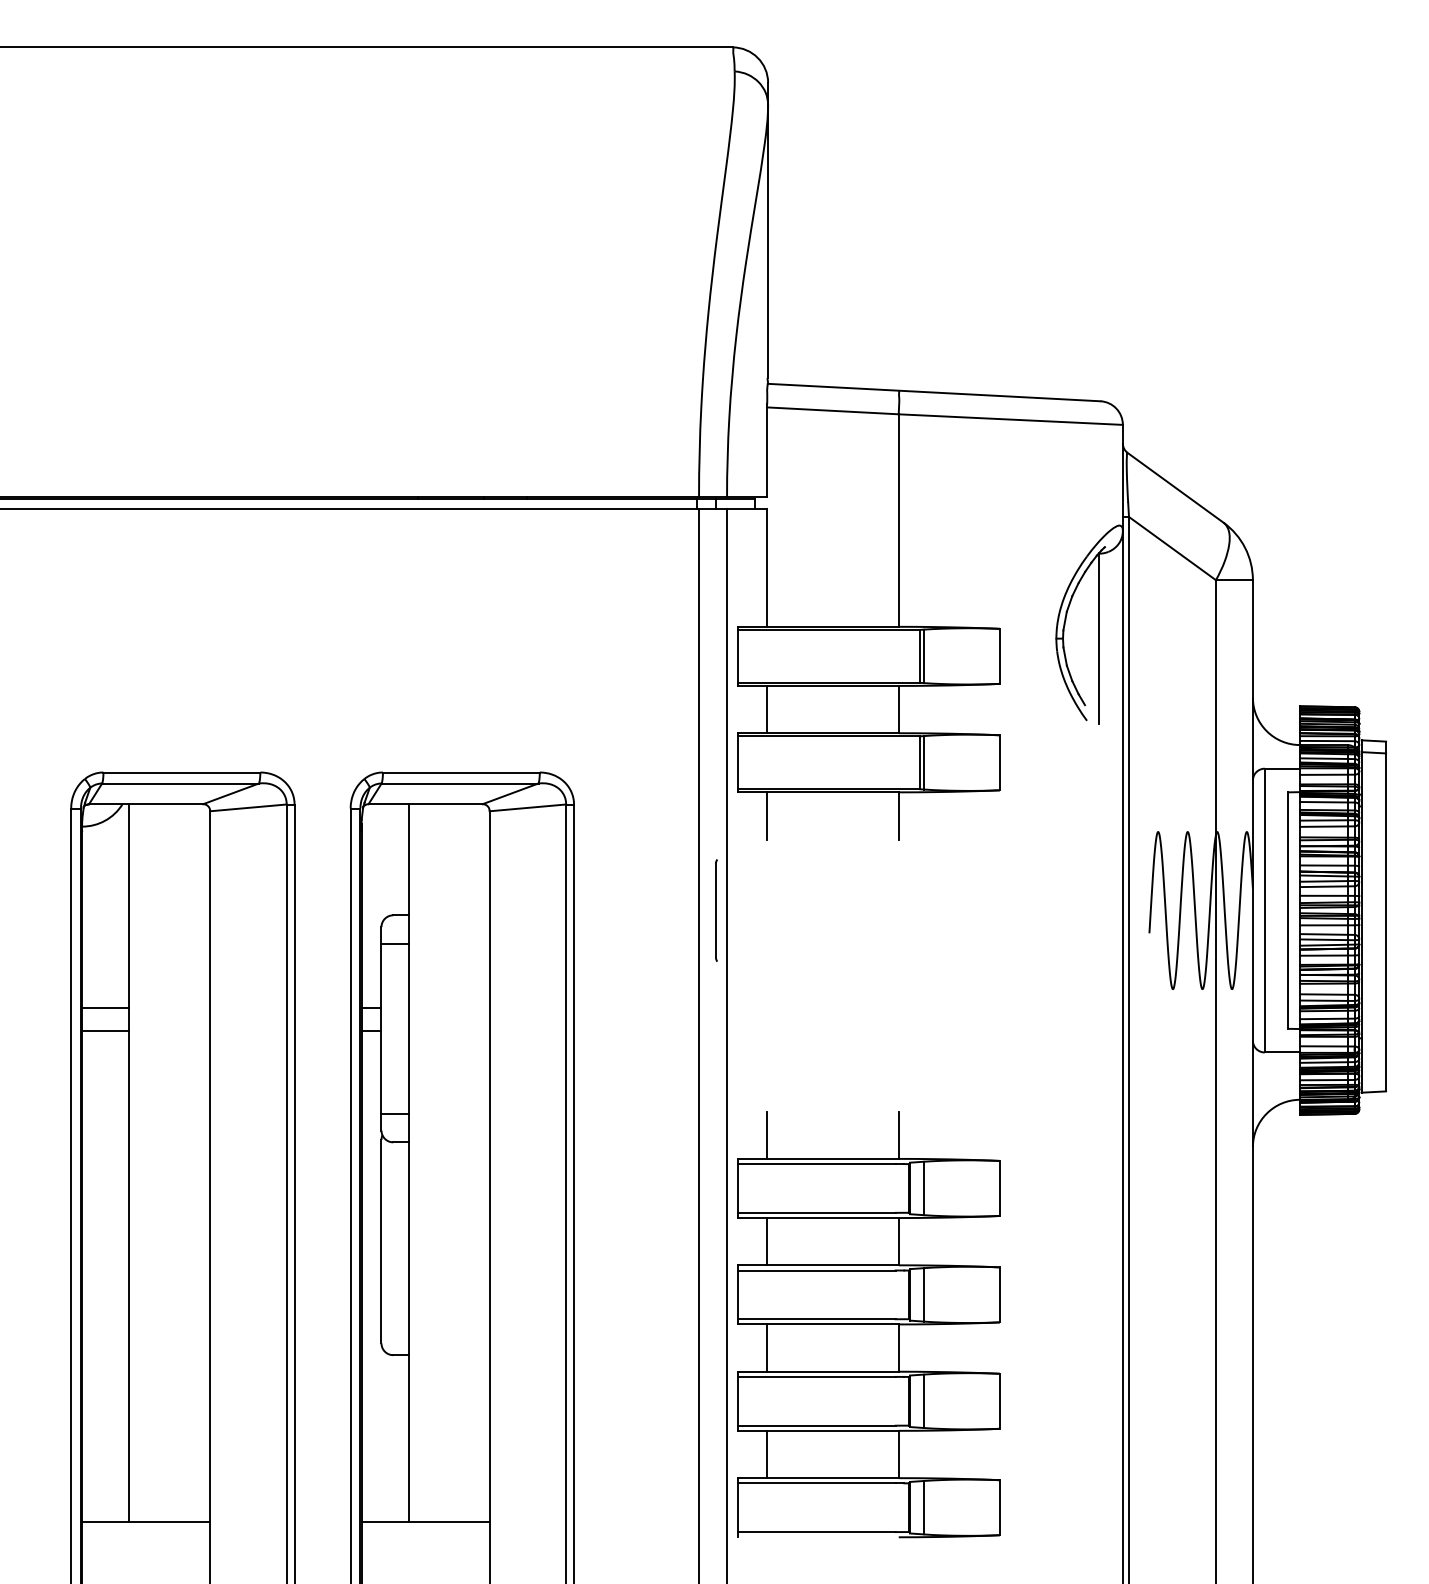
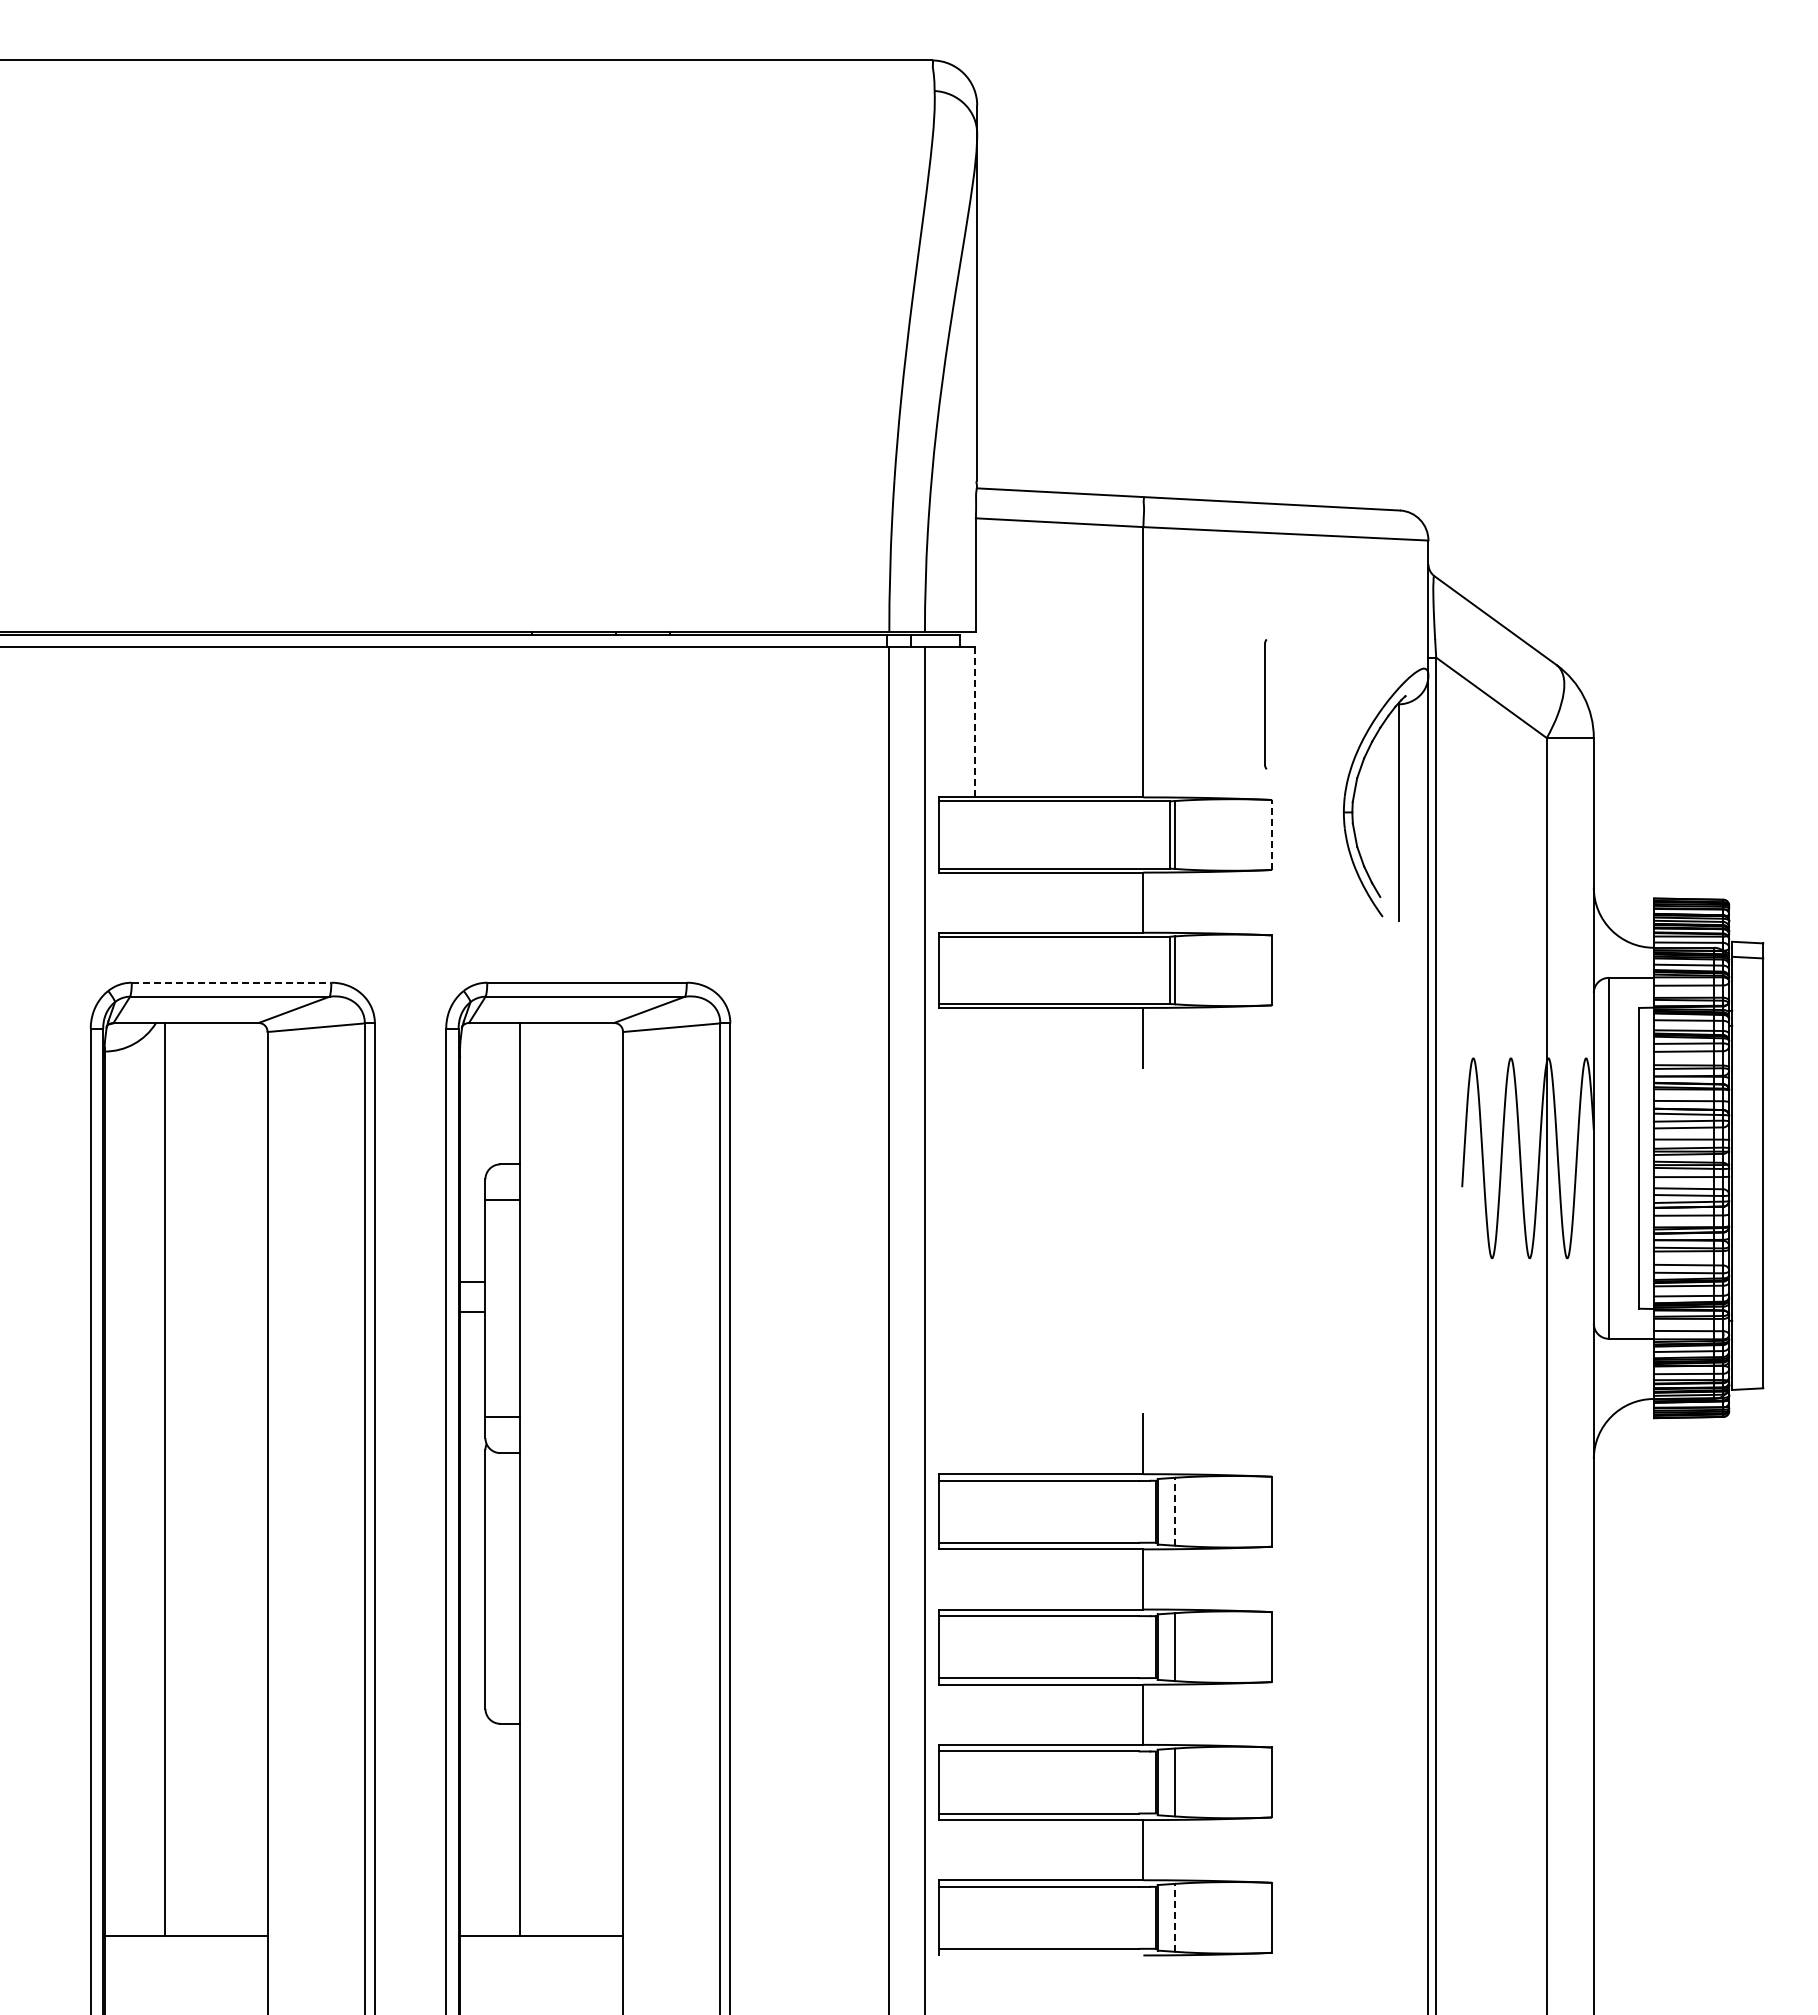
line: (766, 567) -> (975, 722), solid -> dashed
line: (1000, 655) -> (1272, 834), solid -> dashed
line: (766, 709) -> (975, 902), removed
line: (181, 772) -> (231, 982), solid -> dashed
line: (766, 815) -> (975, 1037), removed
part: (716, 910) -> (1265, 704), moved
line: (105, 1007) -> (134, 1281), removed
line: (105, 1031) -> (134, 1311), removed
line: (766, 1135) -> (975, 1444), removed
line: (924, 1188) -> (1175, 1511), solid -> dashed
line: (766, 1241) -> (975, 1579), removed
line: (766, 1347) -> (975, 1714), removed
line: (766, 1454) -> (975, 1850), removed
line: (924, 1507) -> (1175, 1917), solid -> dashed

